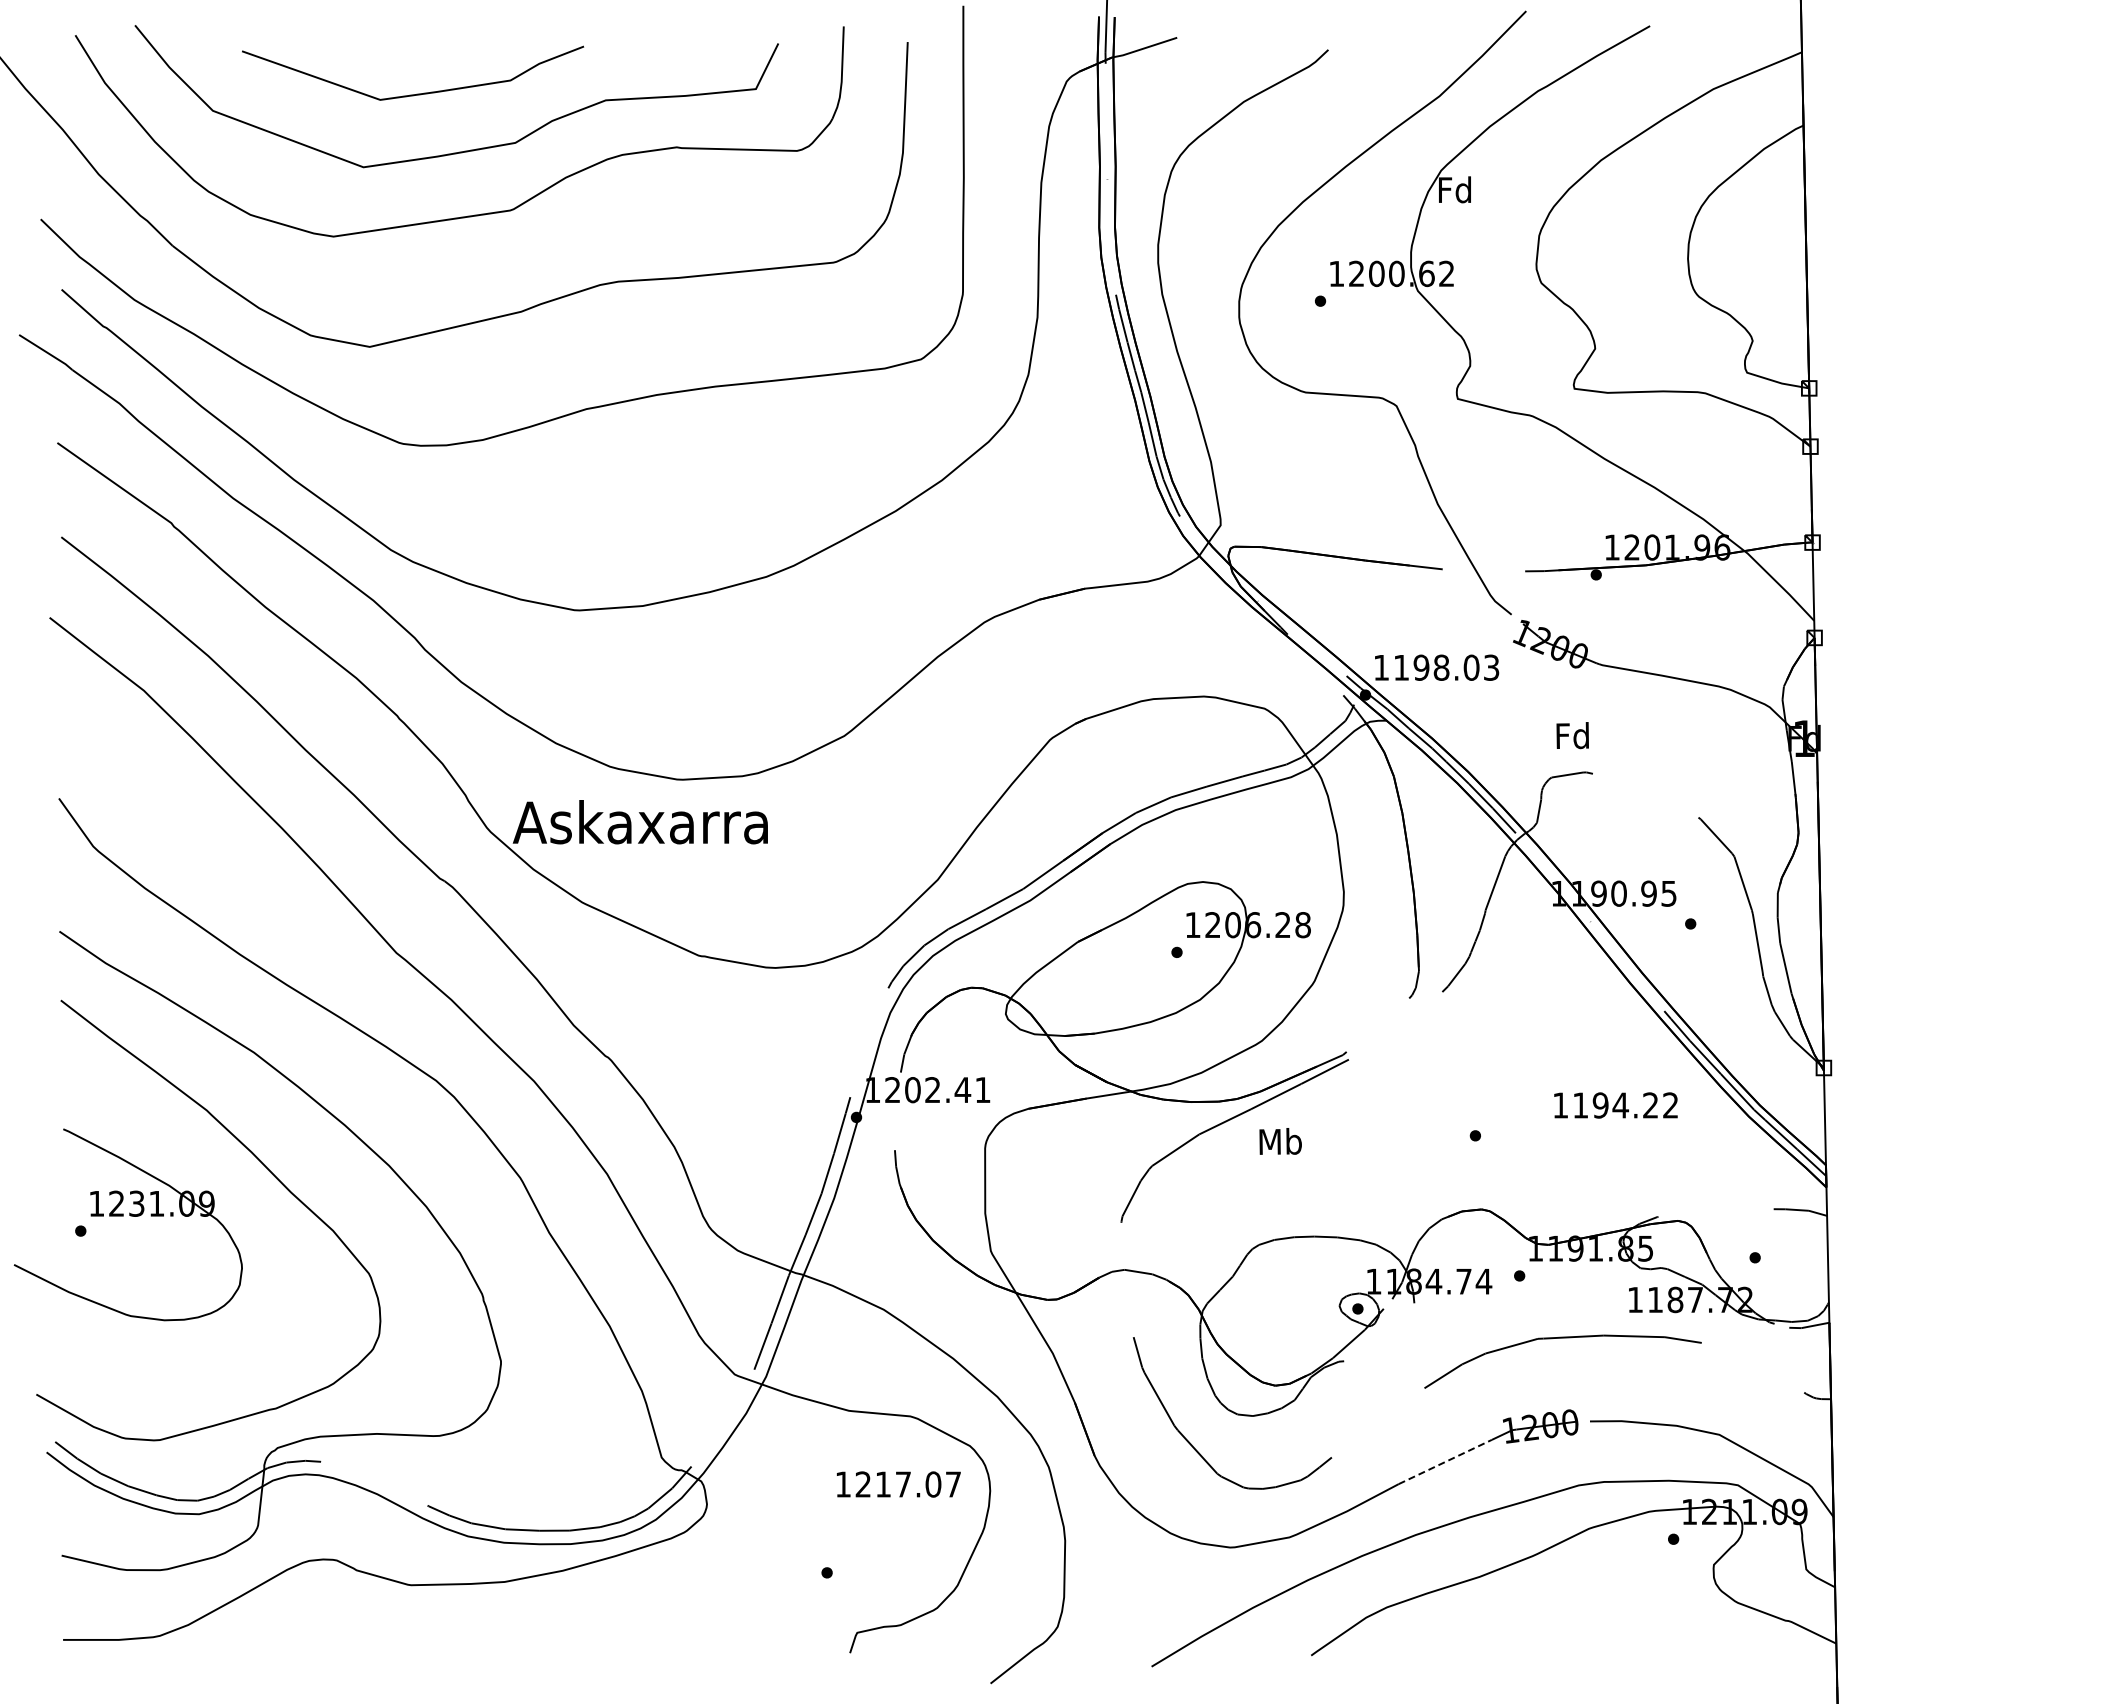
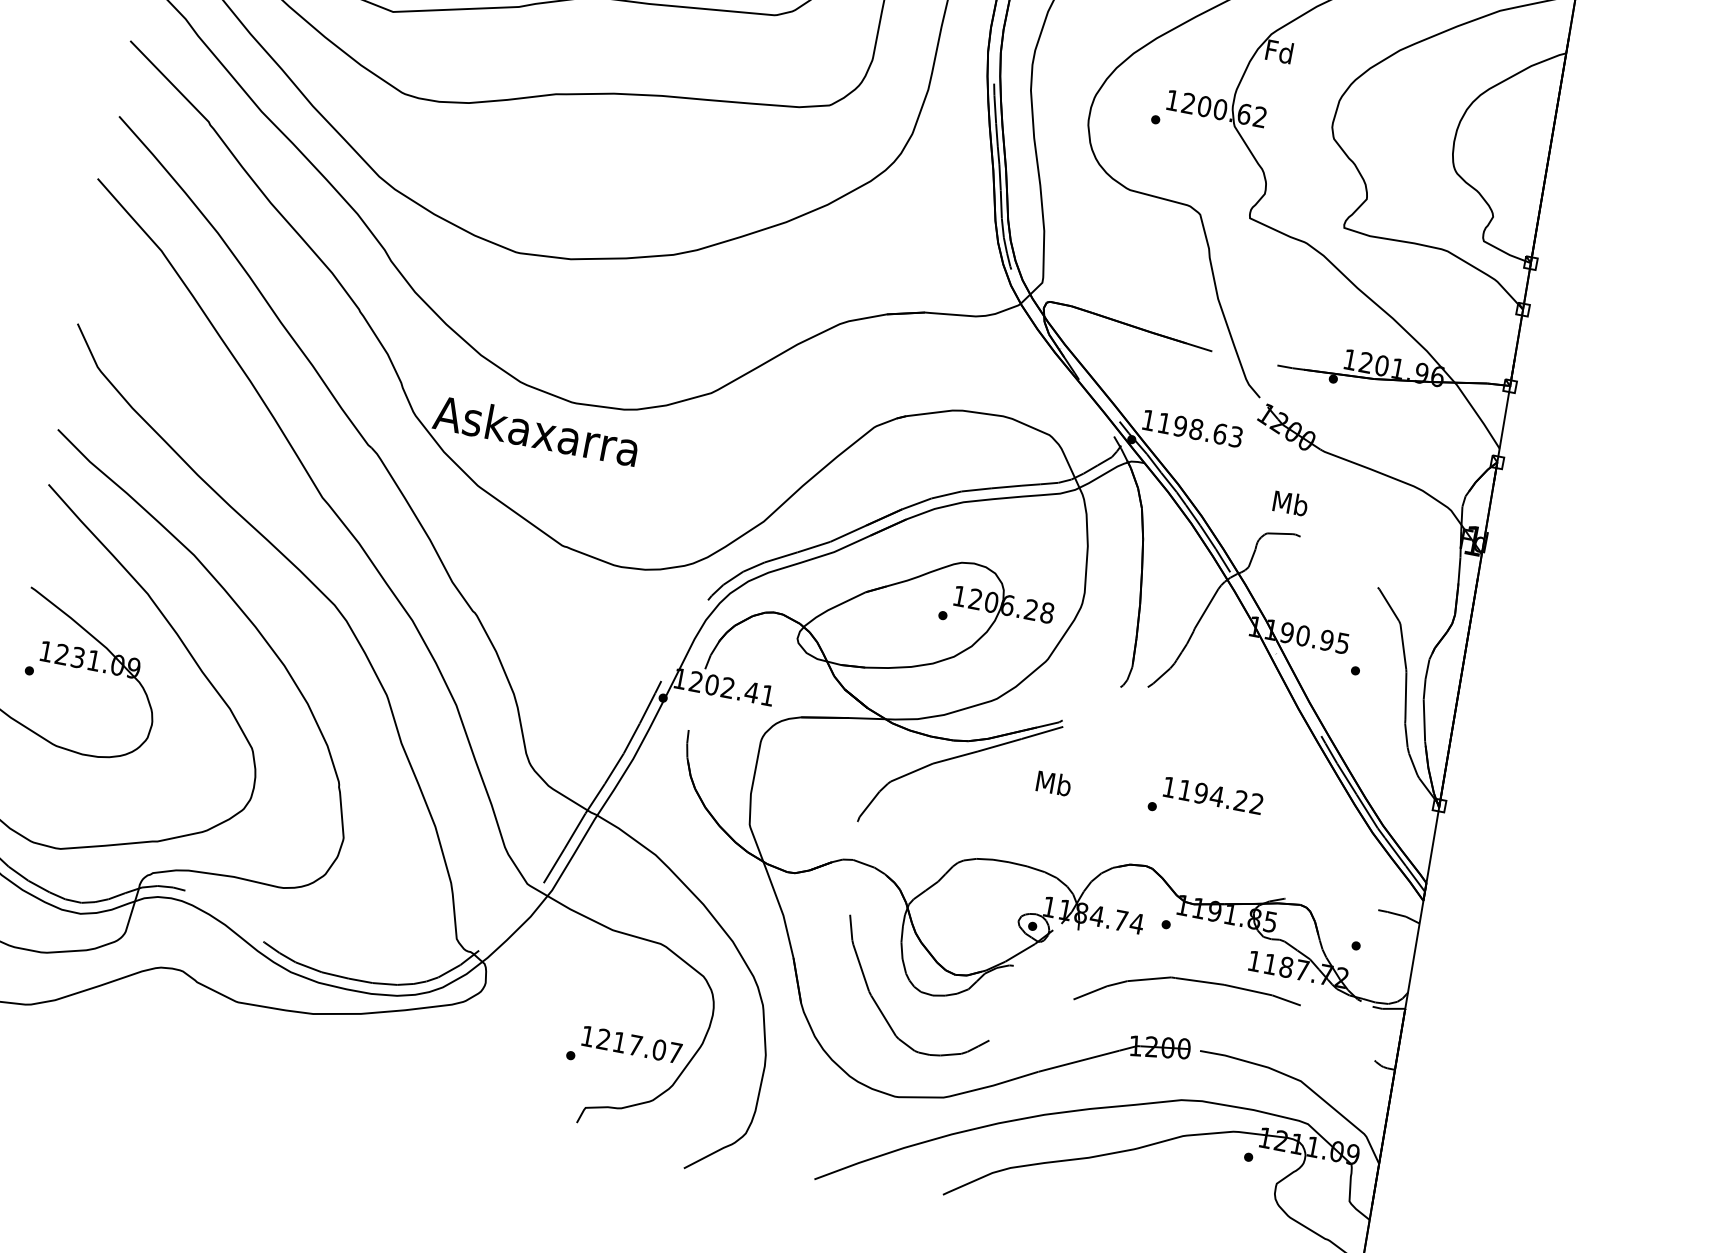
text: (1471, 667) -> (1220, 433), 1198.03 -> 1198.63
text: (1573, 735) -> (1290, 503), Fd -> Mb
text: (1615, 1105) -> (1212, 795), moved
text: (1280, 1141) -> (1053, 783), moved
line: (1445, 1462) -> (1078, 1061), dashed -> solid
text: (898, 1484) -> (631, 1044), moved

